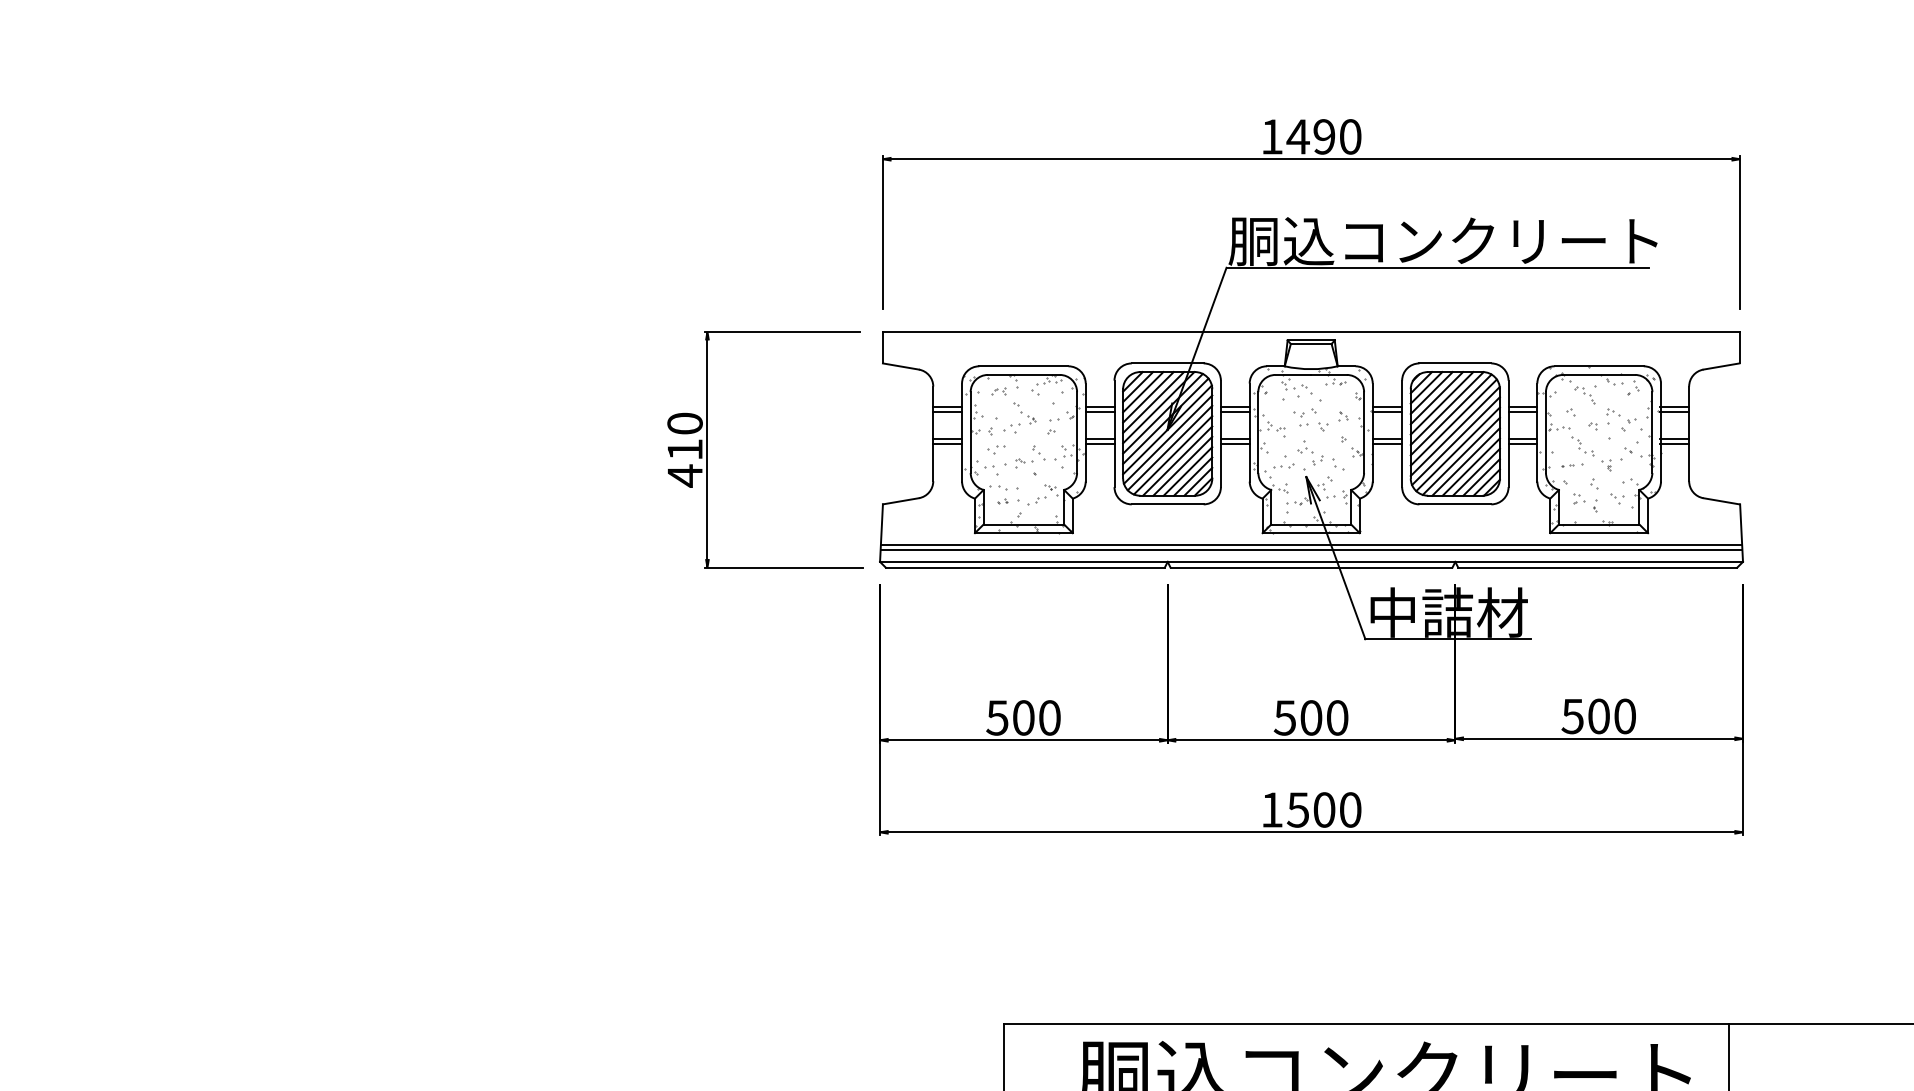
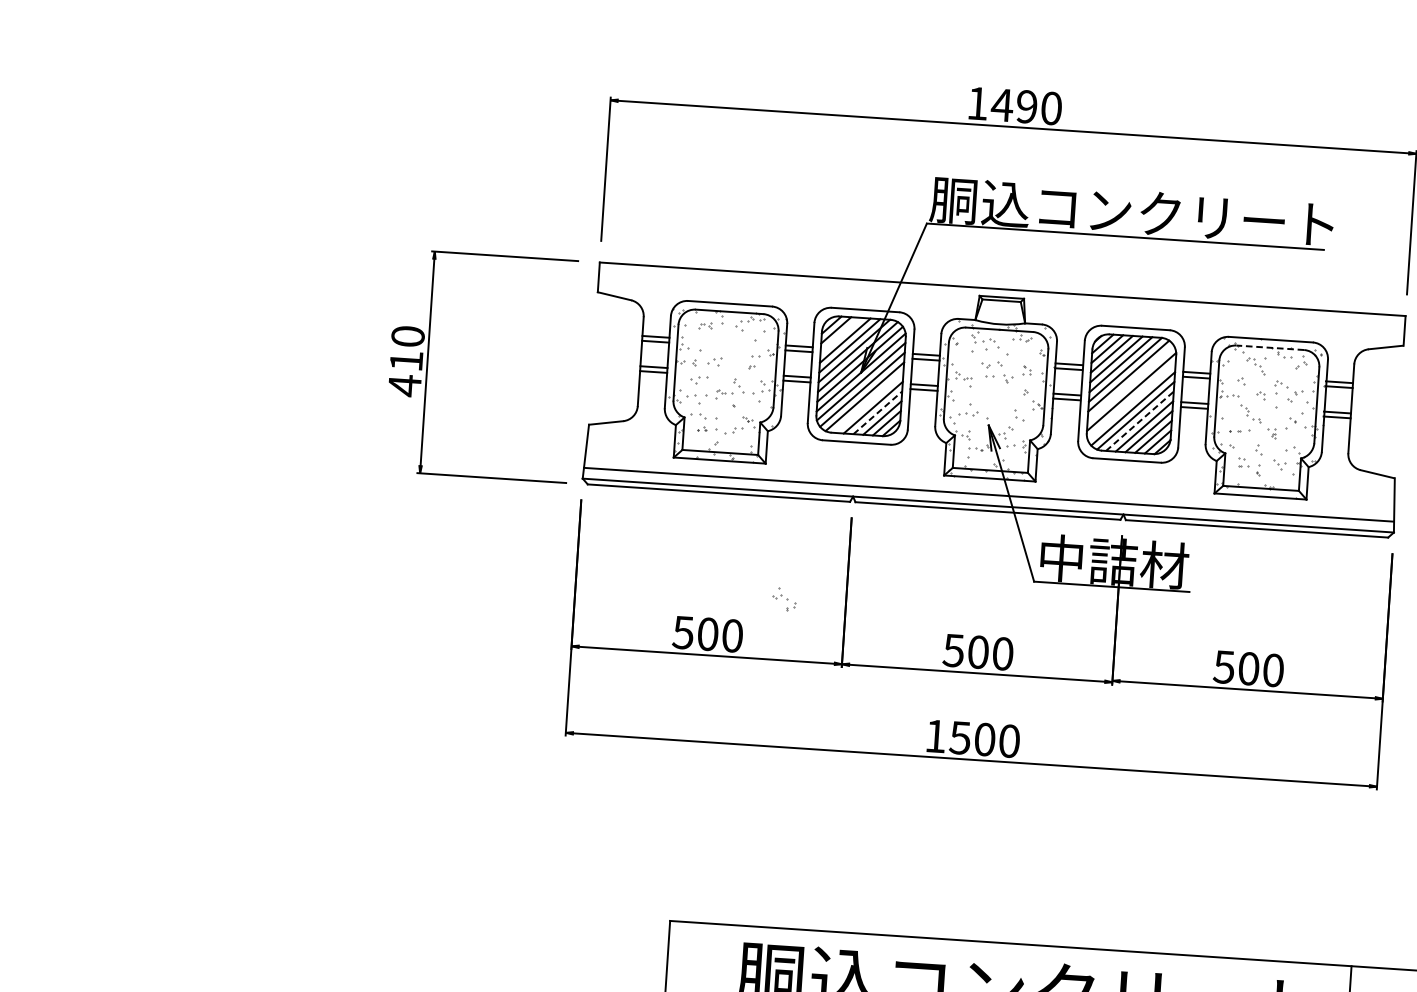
line: (1599, 374) -> (1270, 347), solid -> dashed
line: (1143, 392) -> (840, 335), removed
part: (1024, 413) -> (727, 348), removed
line: (1453, 422) -> (1130, 383), removed
line: (1455, 441) -> (1131, 401), removed
part: (1310, 452) -> (784, 599), moved
line: (1177, 460) -> (868, 401), removed
line: (1466, 461) -> (1140, 420), solid -> dashed
line: (1188, 471) -> (878, 412), solid -> dashed
line: (1310, 544) -> (988, 489), removed

